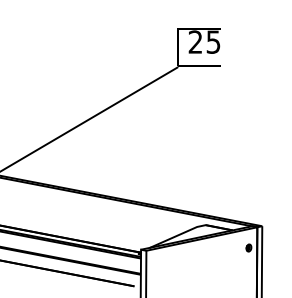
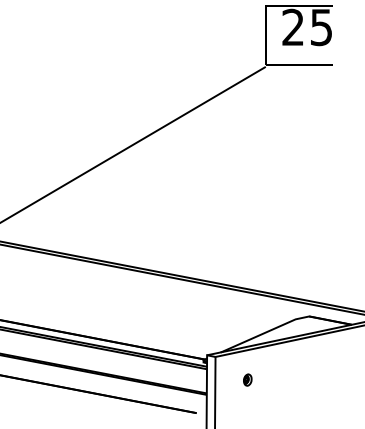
part: (166, 264) -> (247, 378), added

